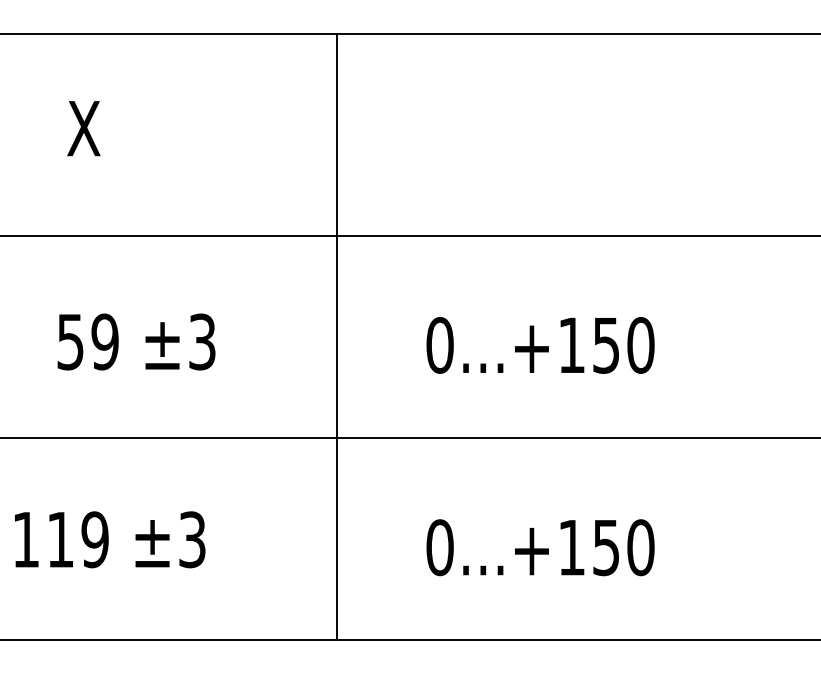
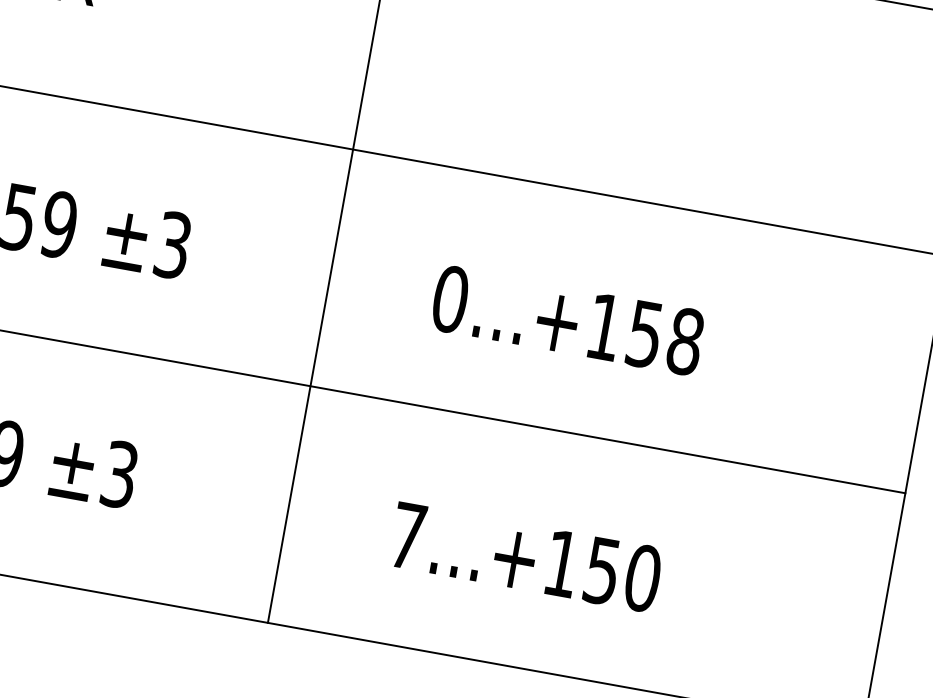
text: (640, 345) -> (684, 341), 0...+150 -> 0...+158
text: (439, 547) -> (407, 535), 0...+150 -> 7...+150

